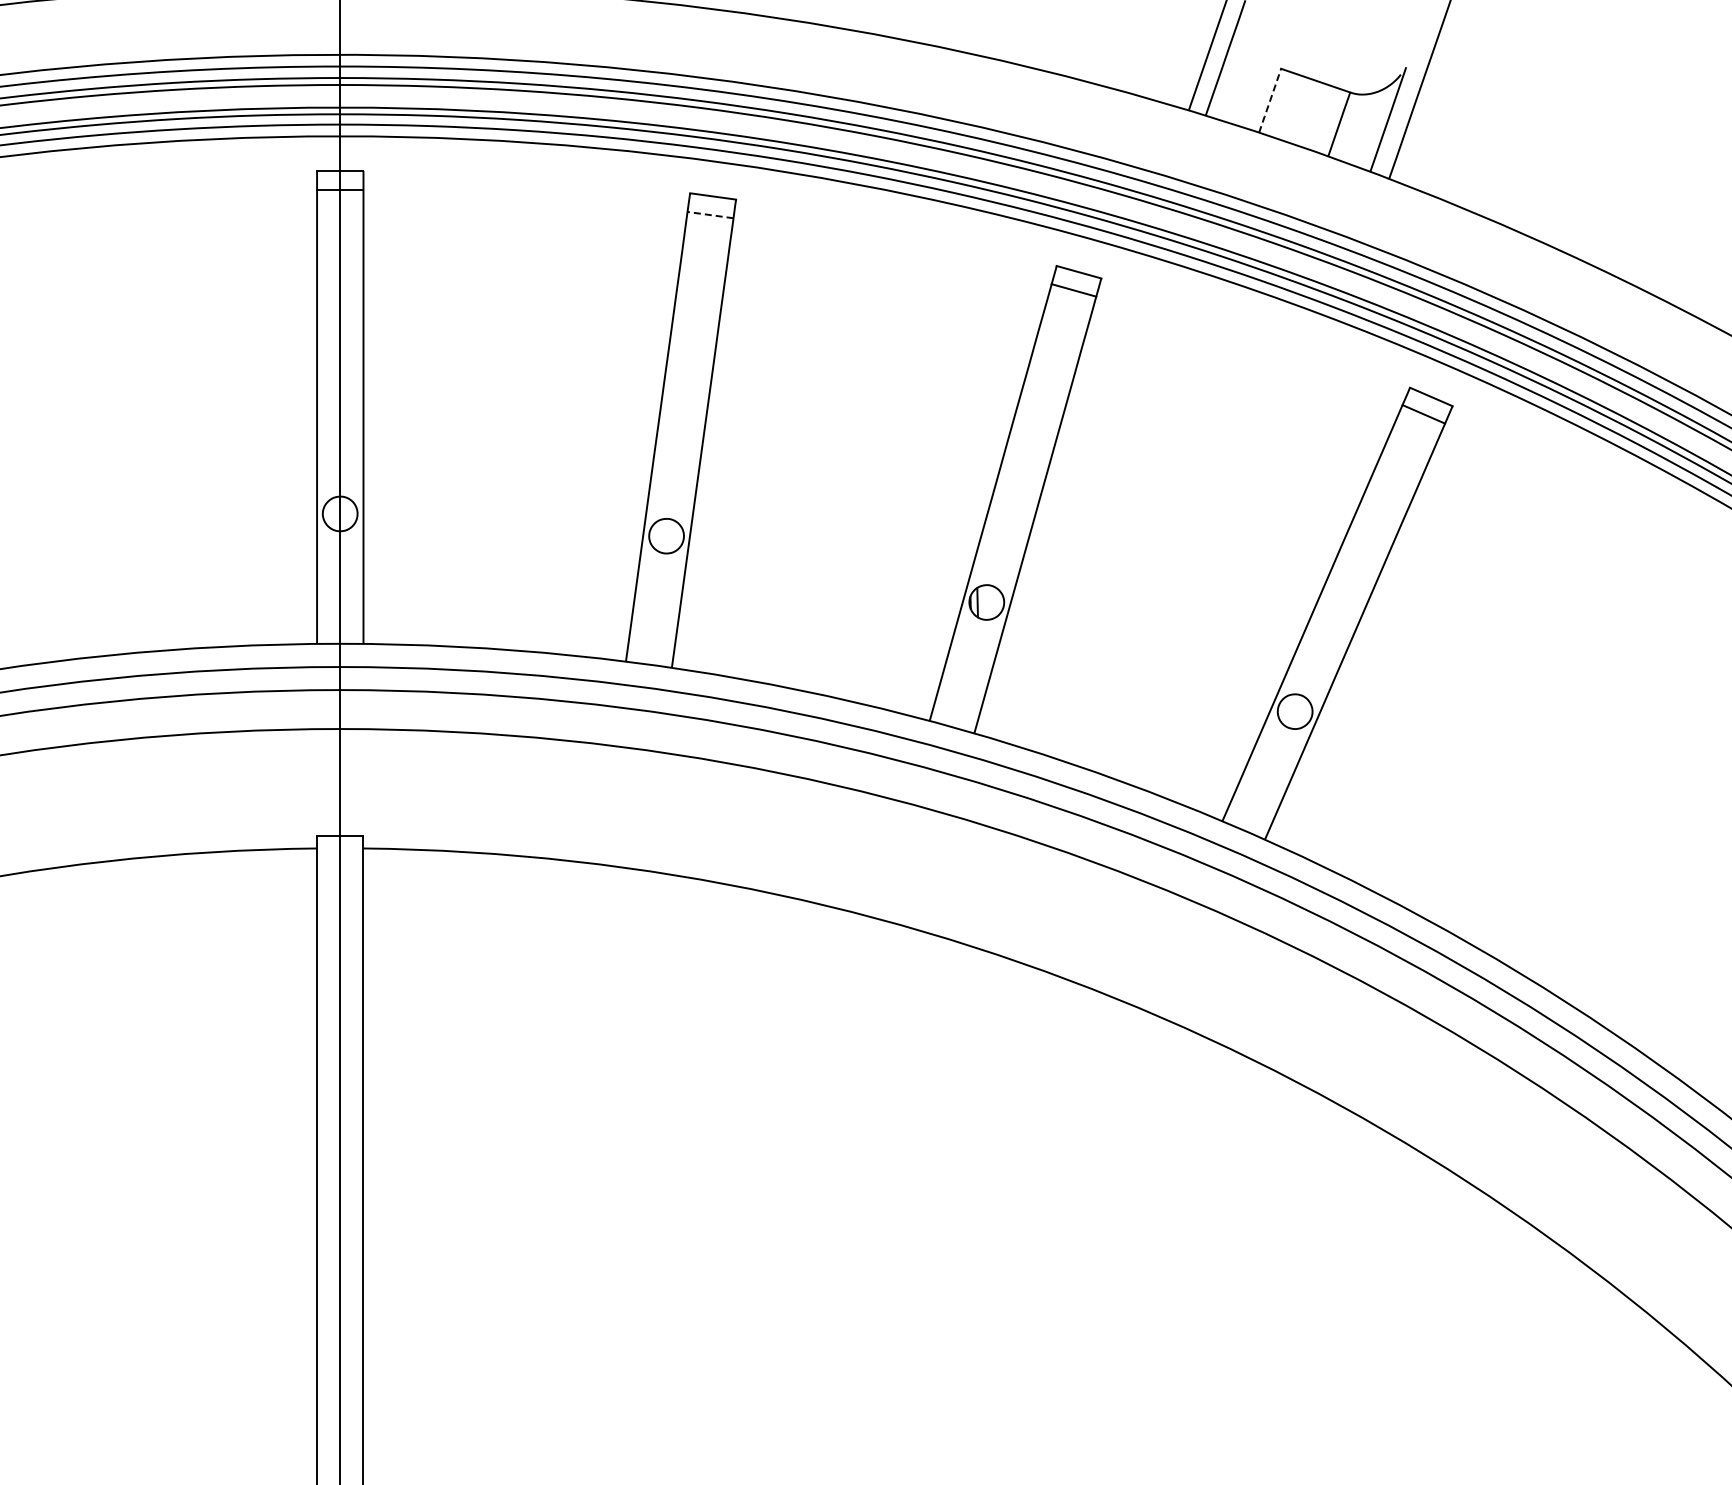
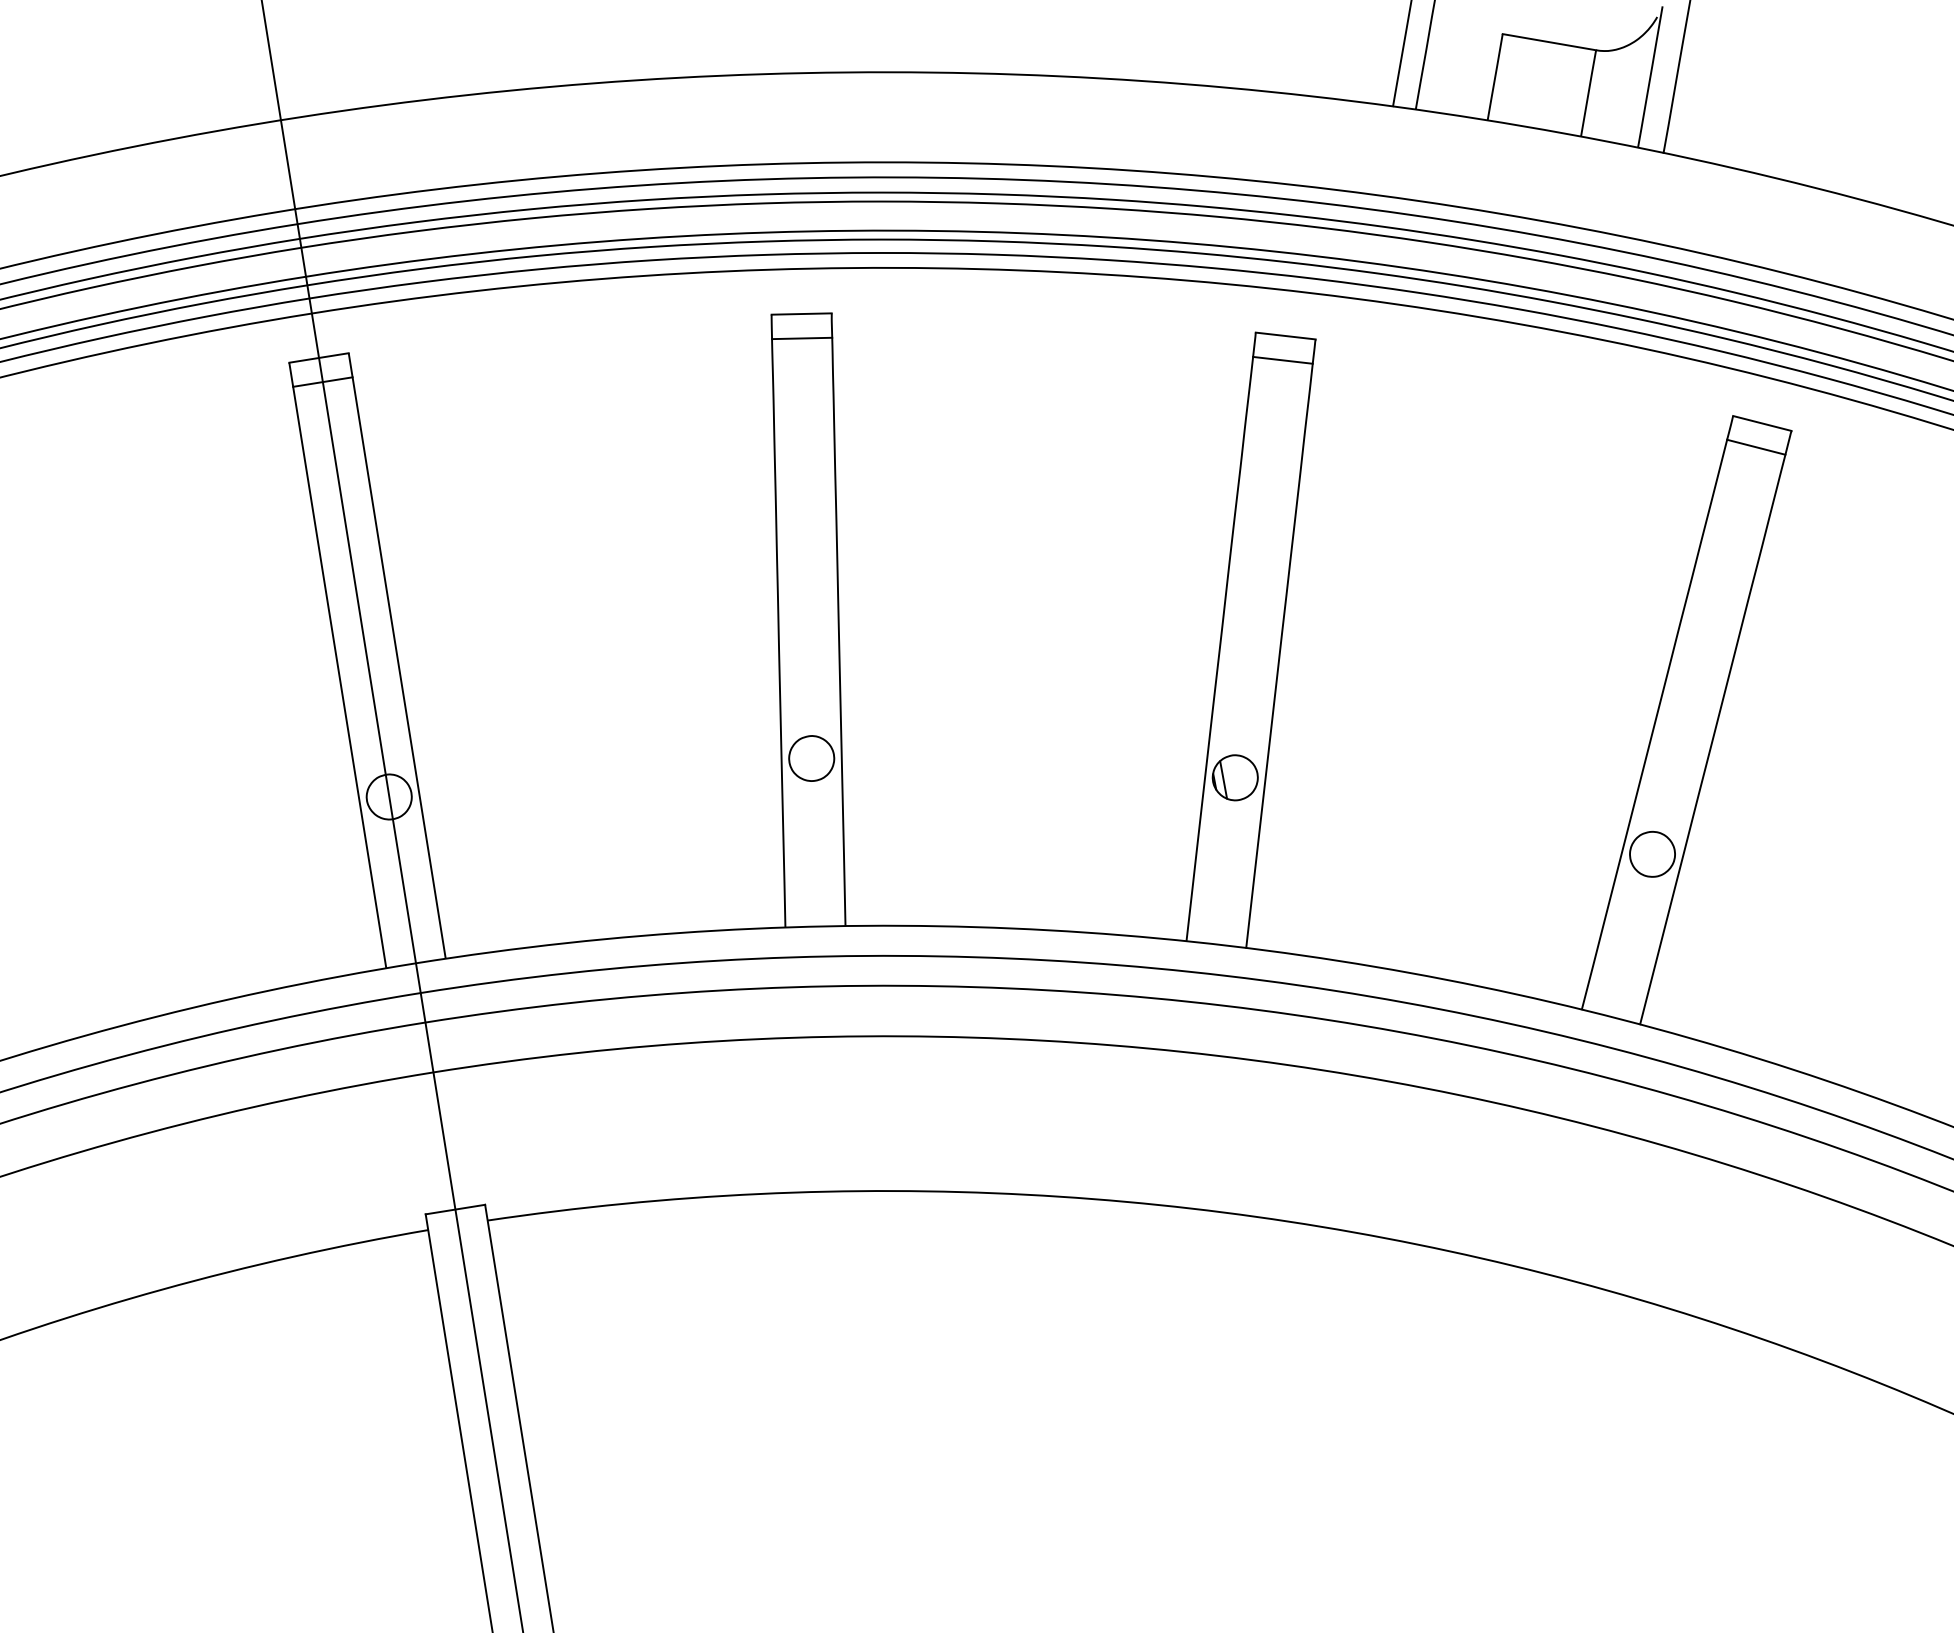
line: (1270, 99) -> (1495, 75), dashed -> solid
line: (710, 215) -> (802, 338), dashed -> solid

